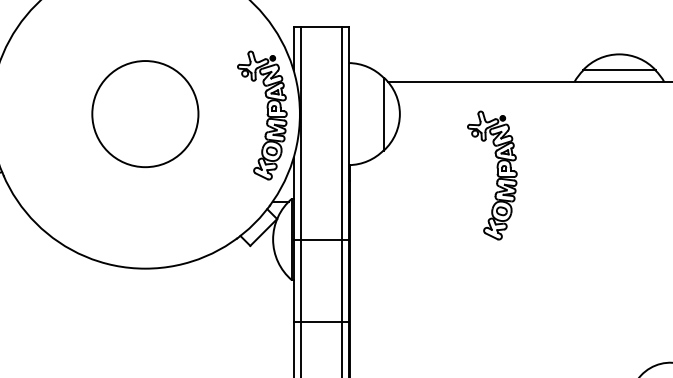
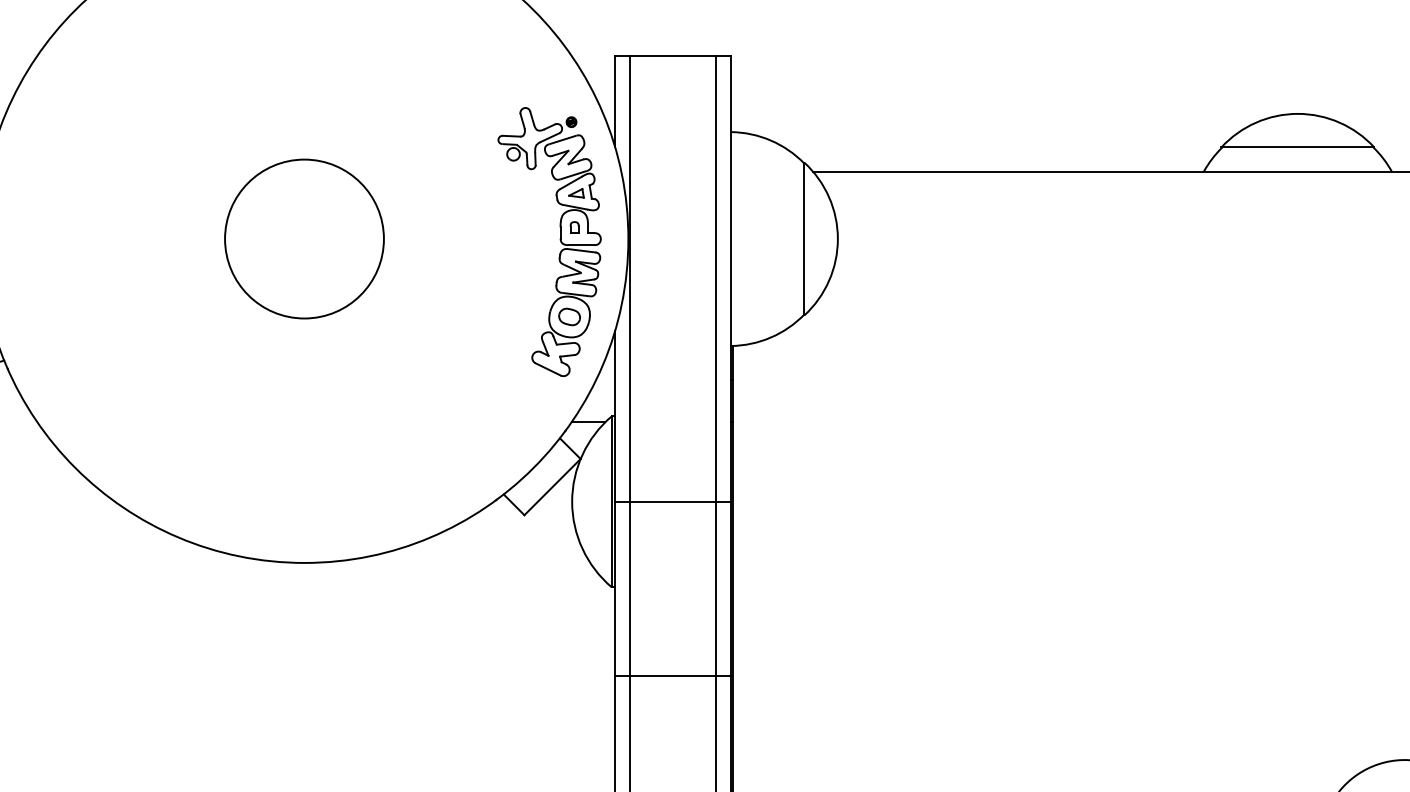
circle: (145, 114) -> (304, 239), size x0.71
part: (492, 175) -> (1031, 367), removed

